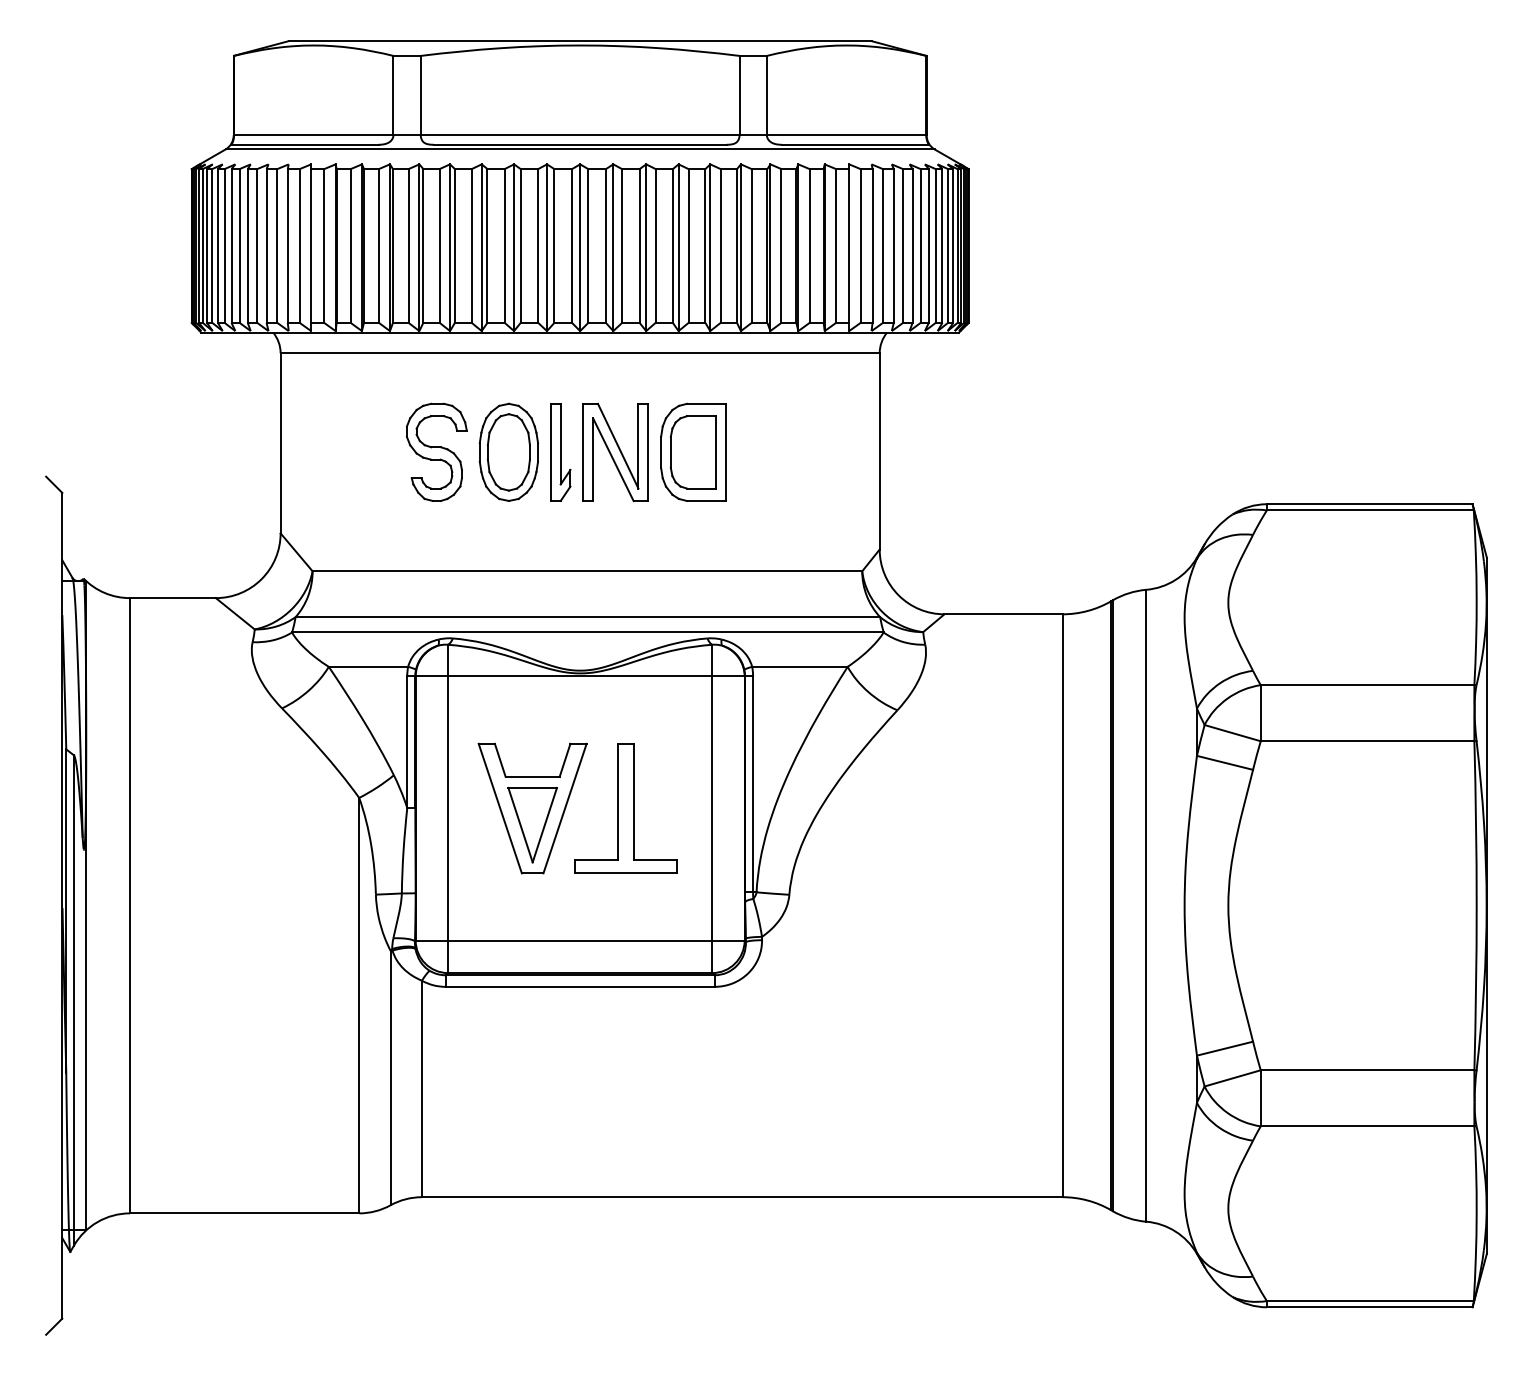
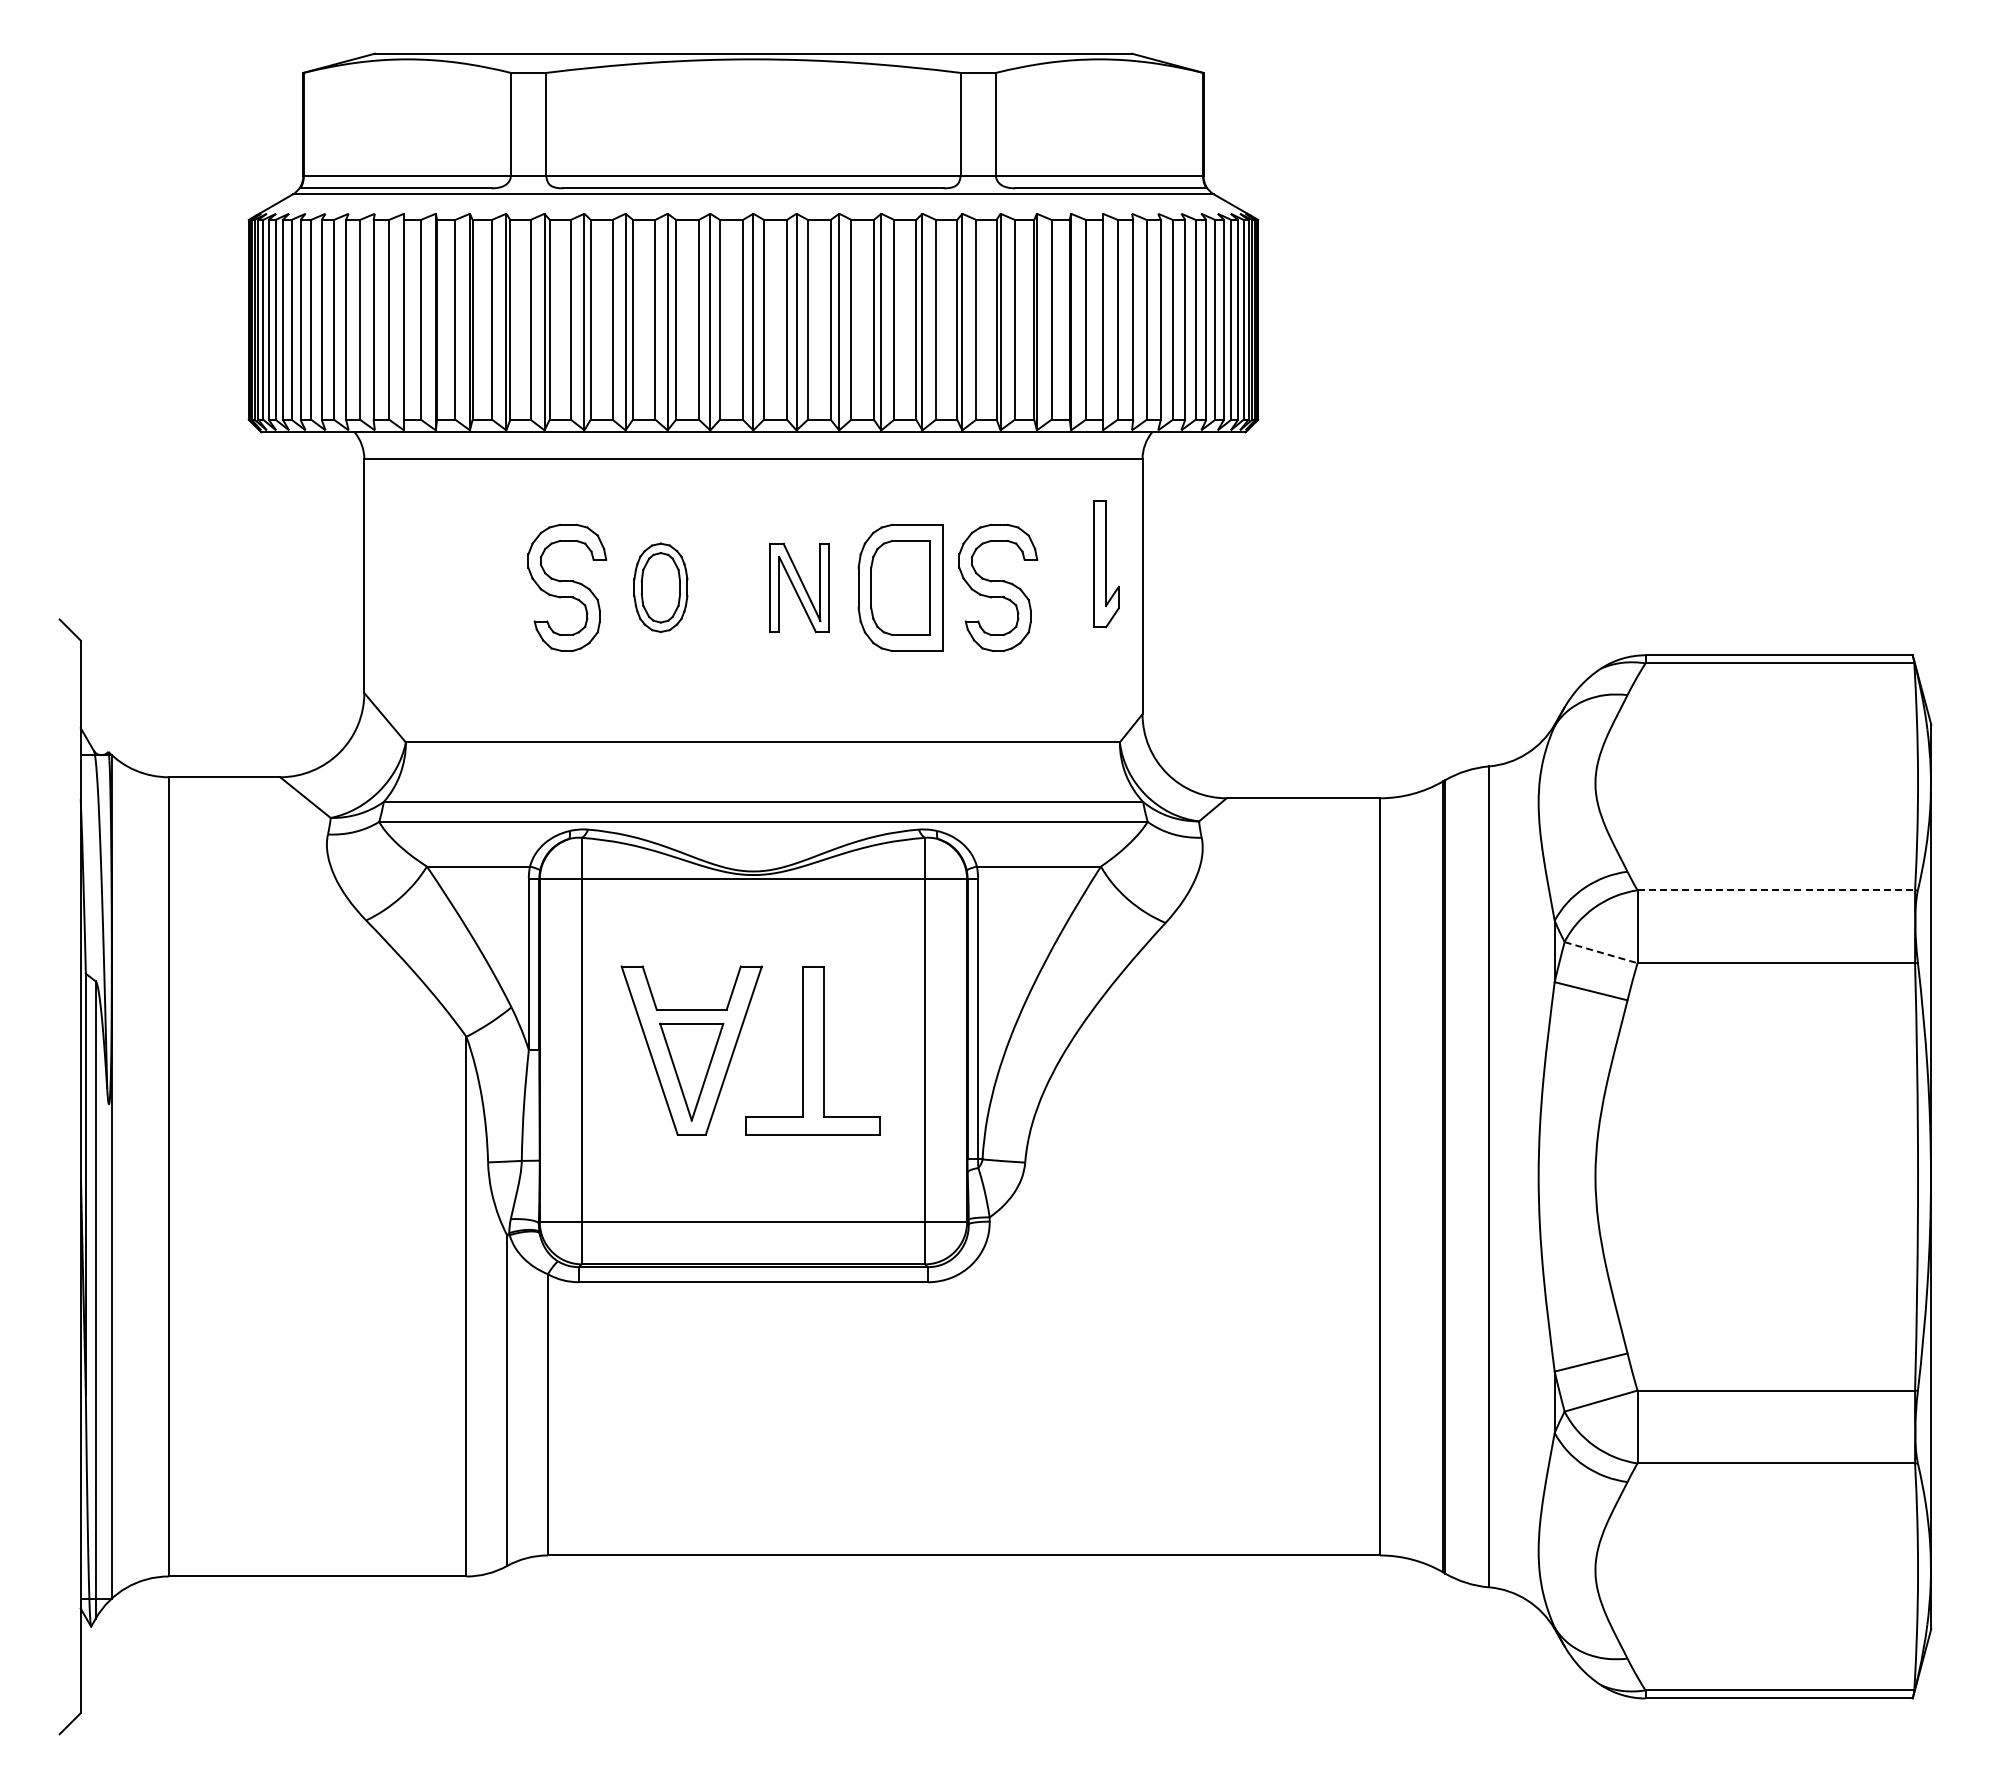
part: (508, 452) -> (660, 587), size x0.7
part: (560, 452) -> (1106, 564), moved
part: (615, 452) -> (799, 587), size x0.7
part: (768, 452) -> (998, 587), added
line: (1367, 685) -> (1776, 890), solid -> dashed
line: (1232, 733) -> (1601, 952), solid -> dashed

